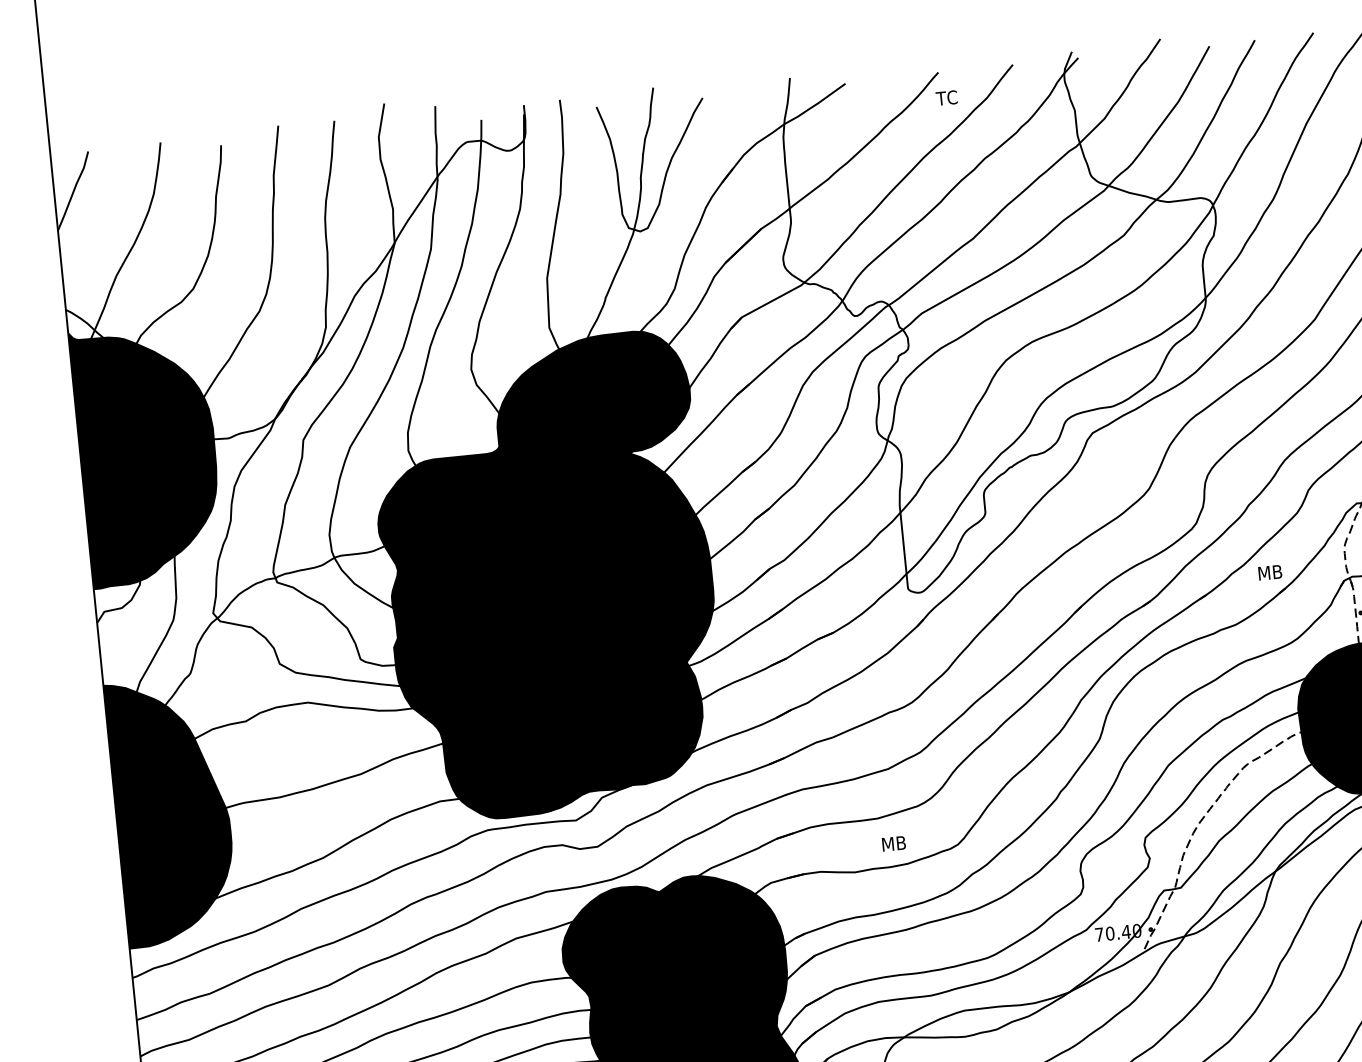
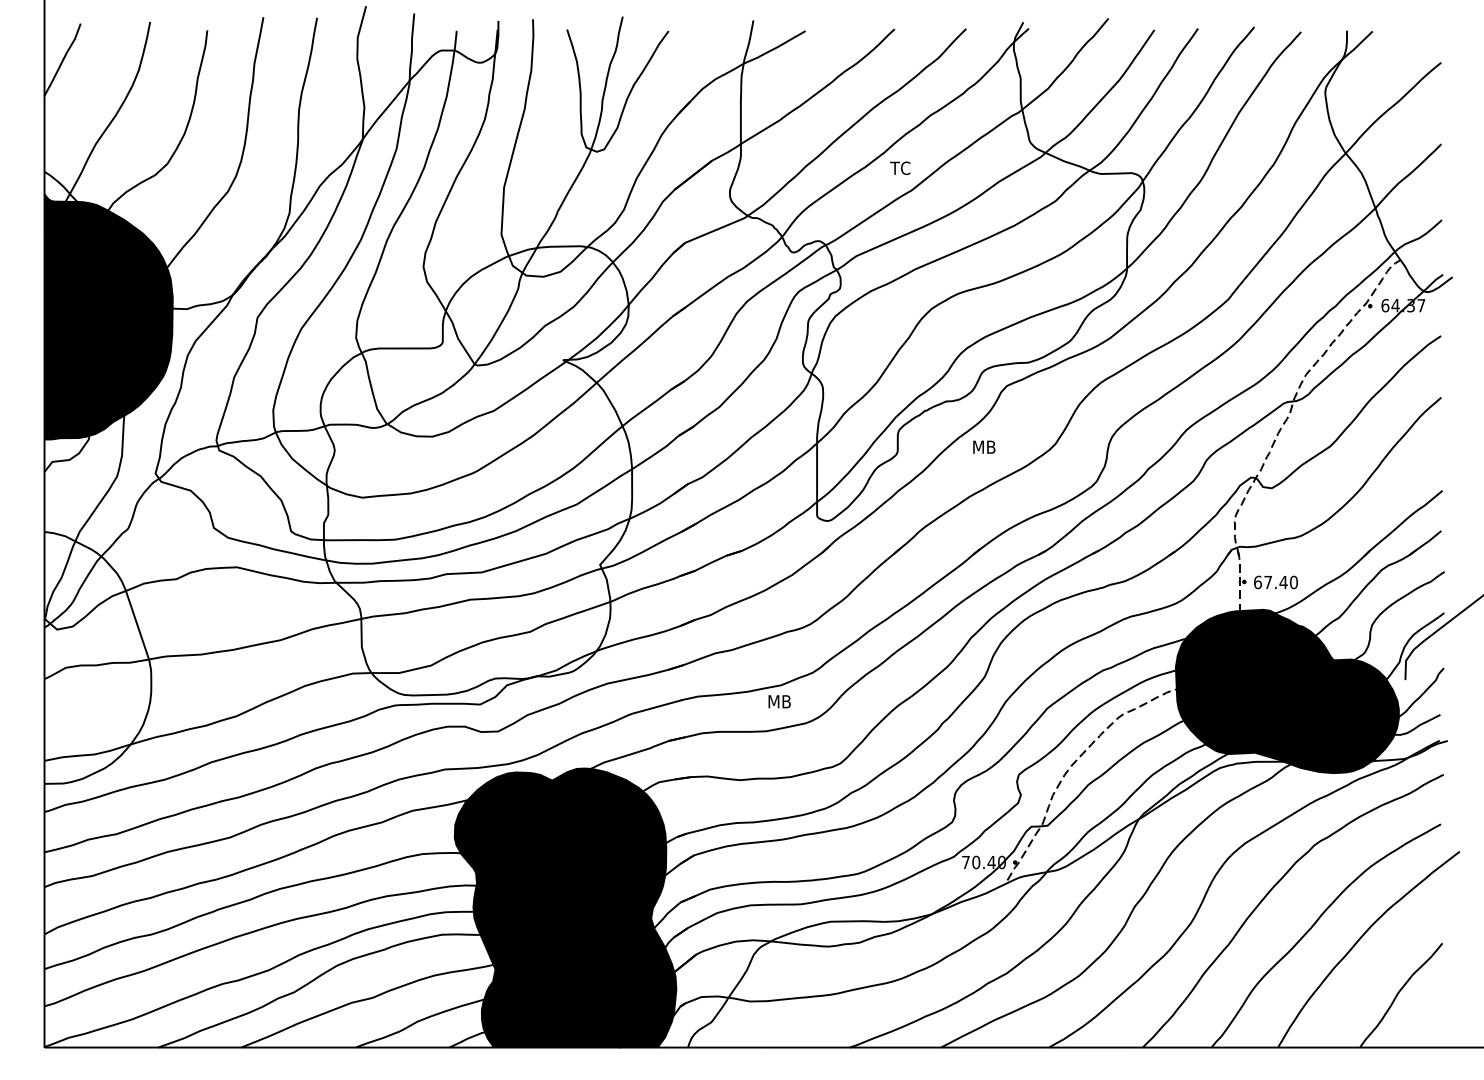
text: (946, 97) -> (900, 167), moved
text: (1270, 571) -> (984, 446), moved
fill: (547, 576) -> (476, 470), removed
fill: (171, 811) -> (97, 657), removed
text: (893, 843) -> (779, 701), moved

